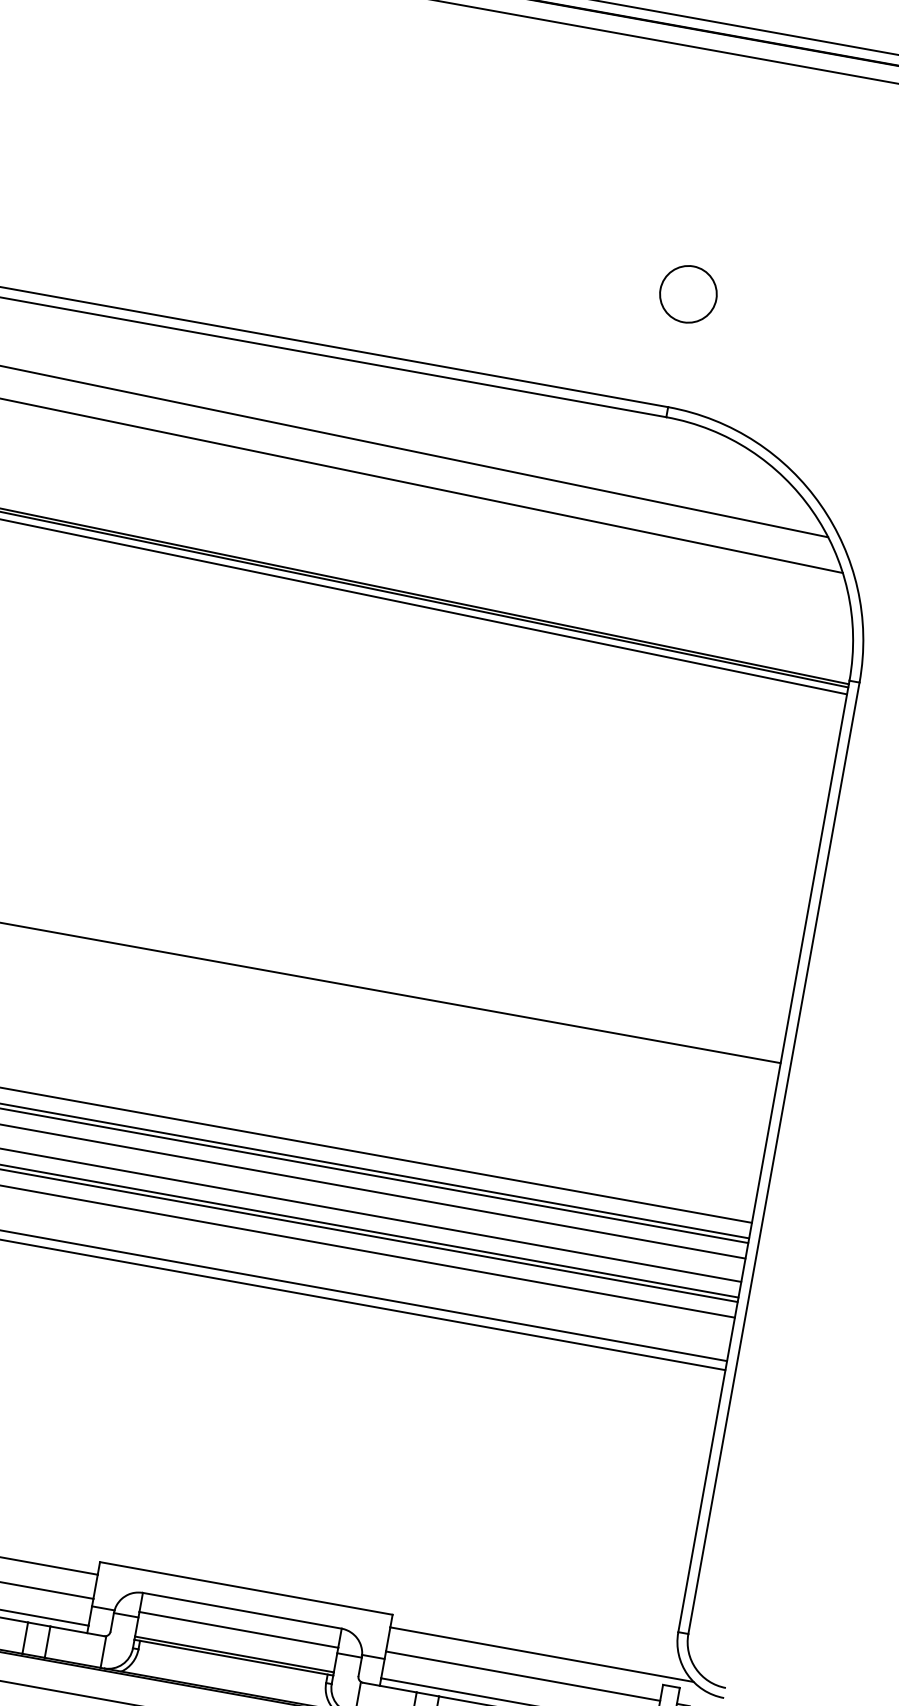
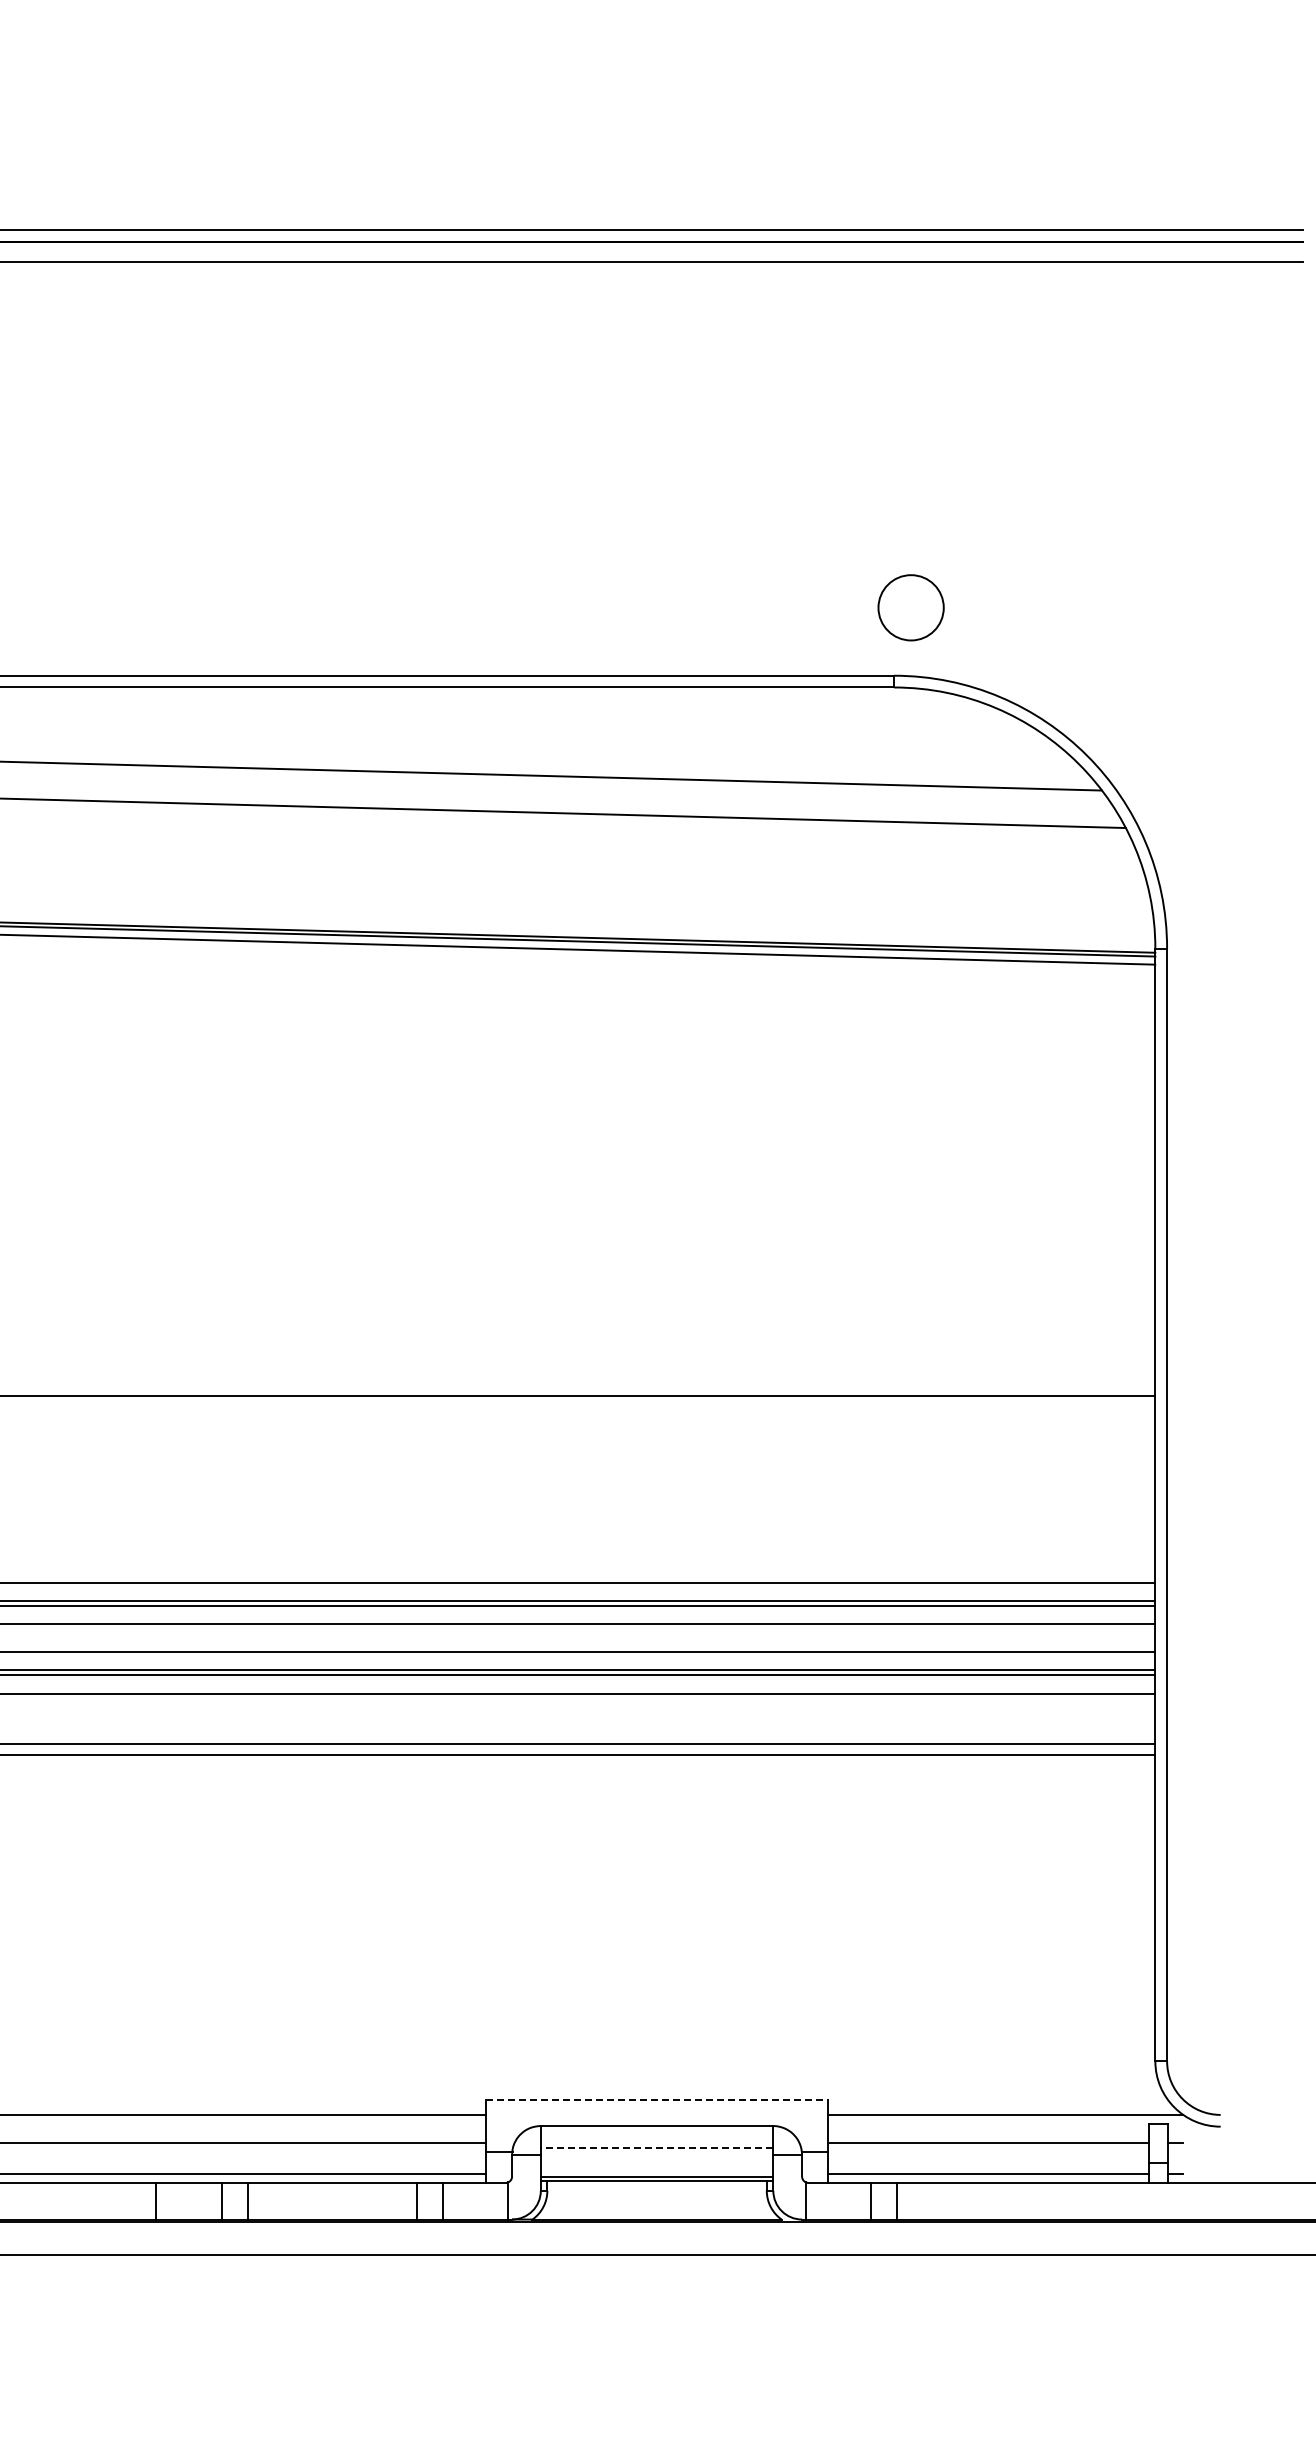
circle: (687, 293) -> (910, 607), moved
line: (246, 1588) -> (657, 2099), solid -> dashed
line: (238, 1629) -> (656, 2148), solid -> dashed

